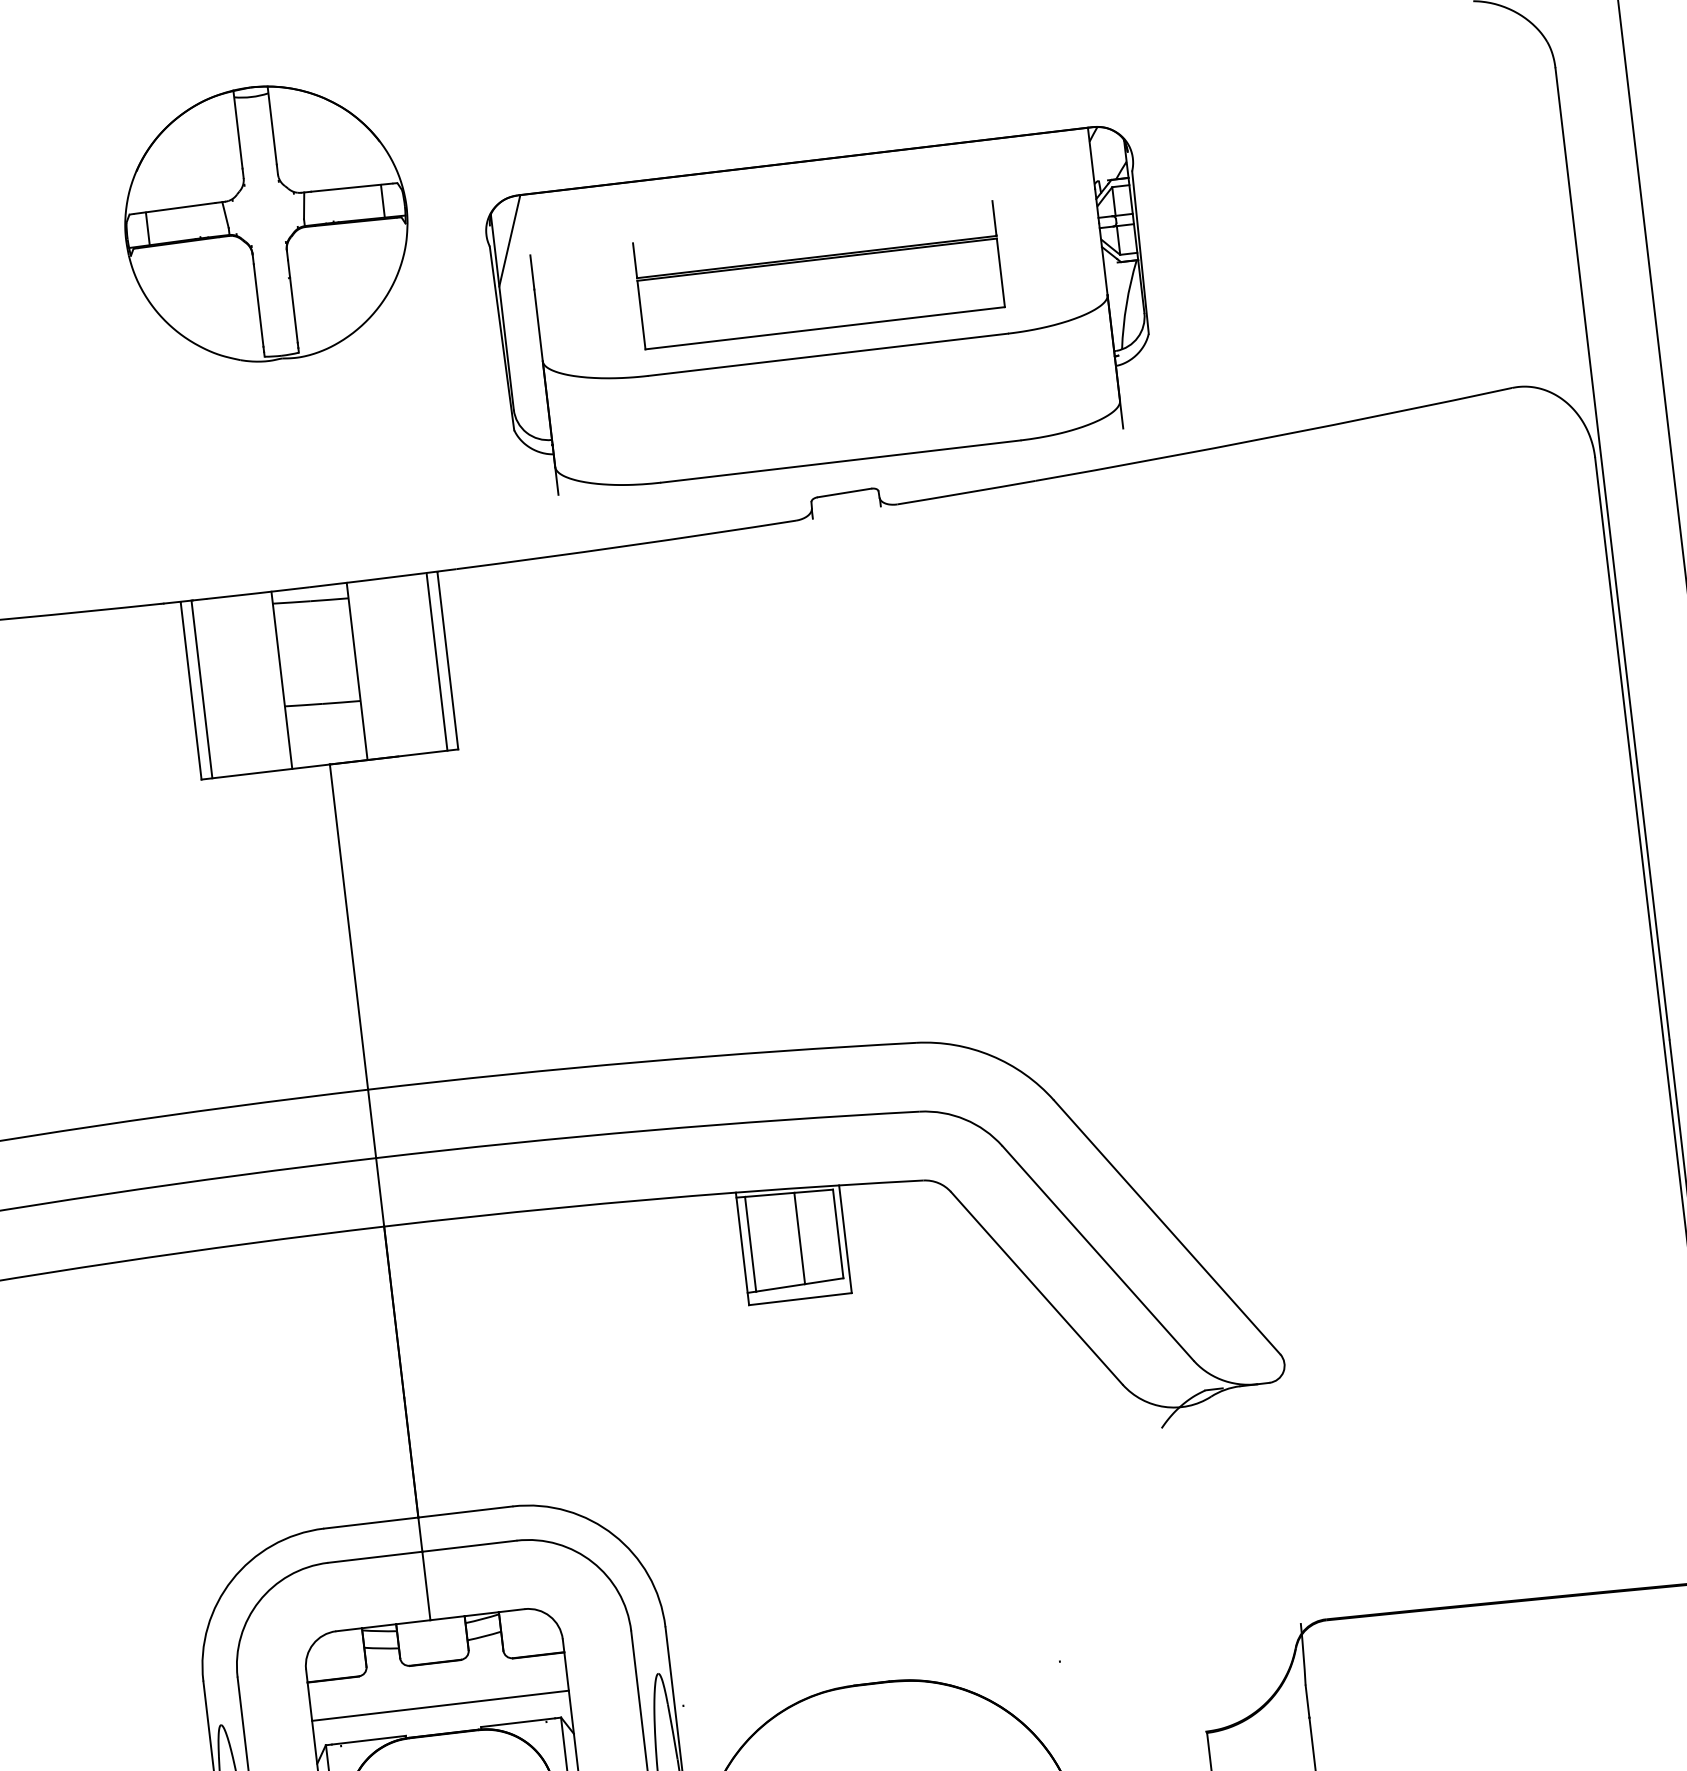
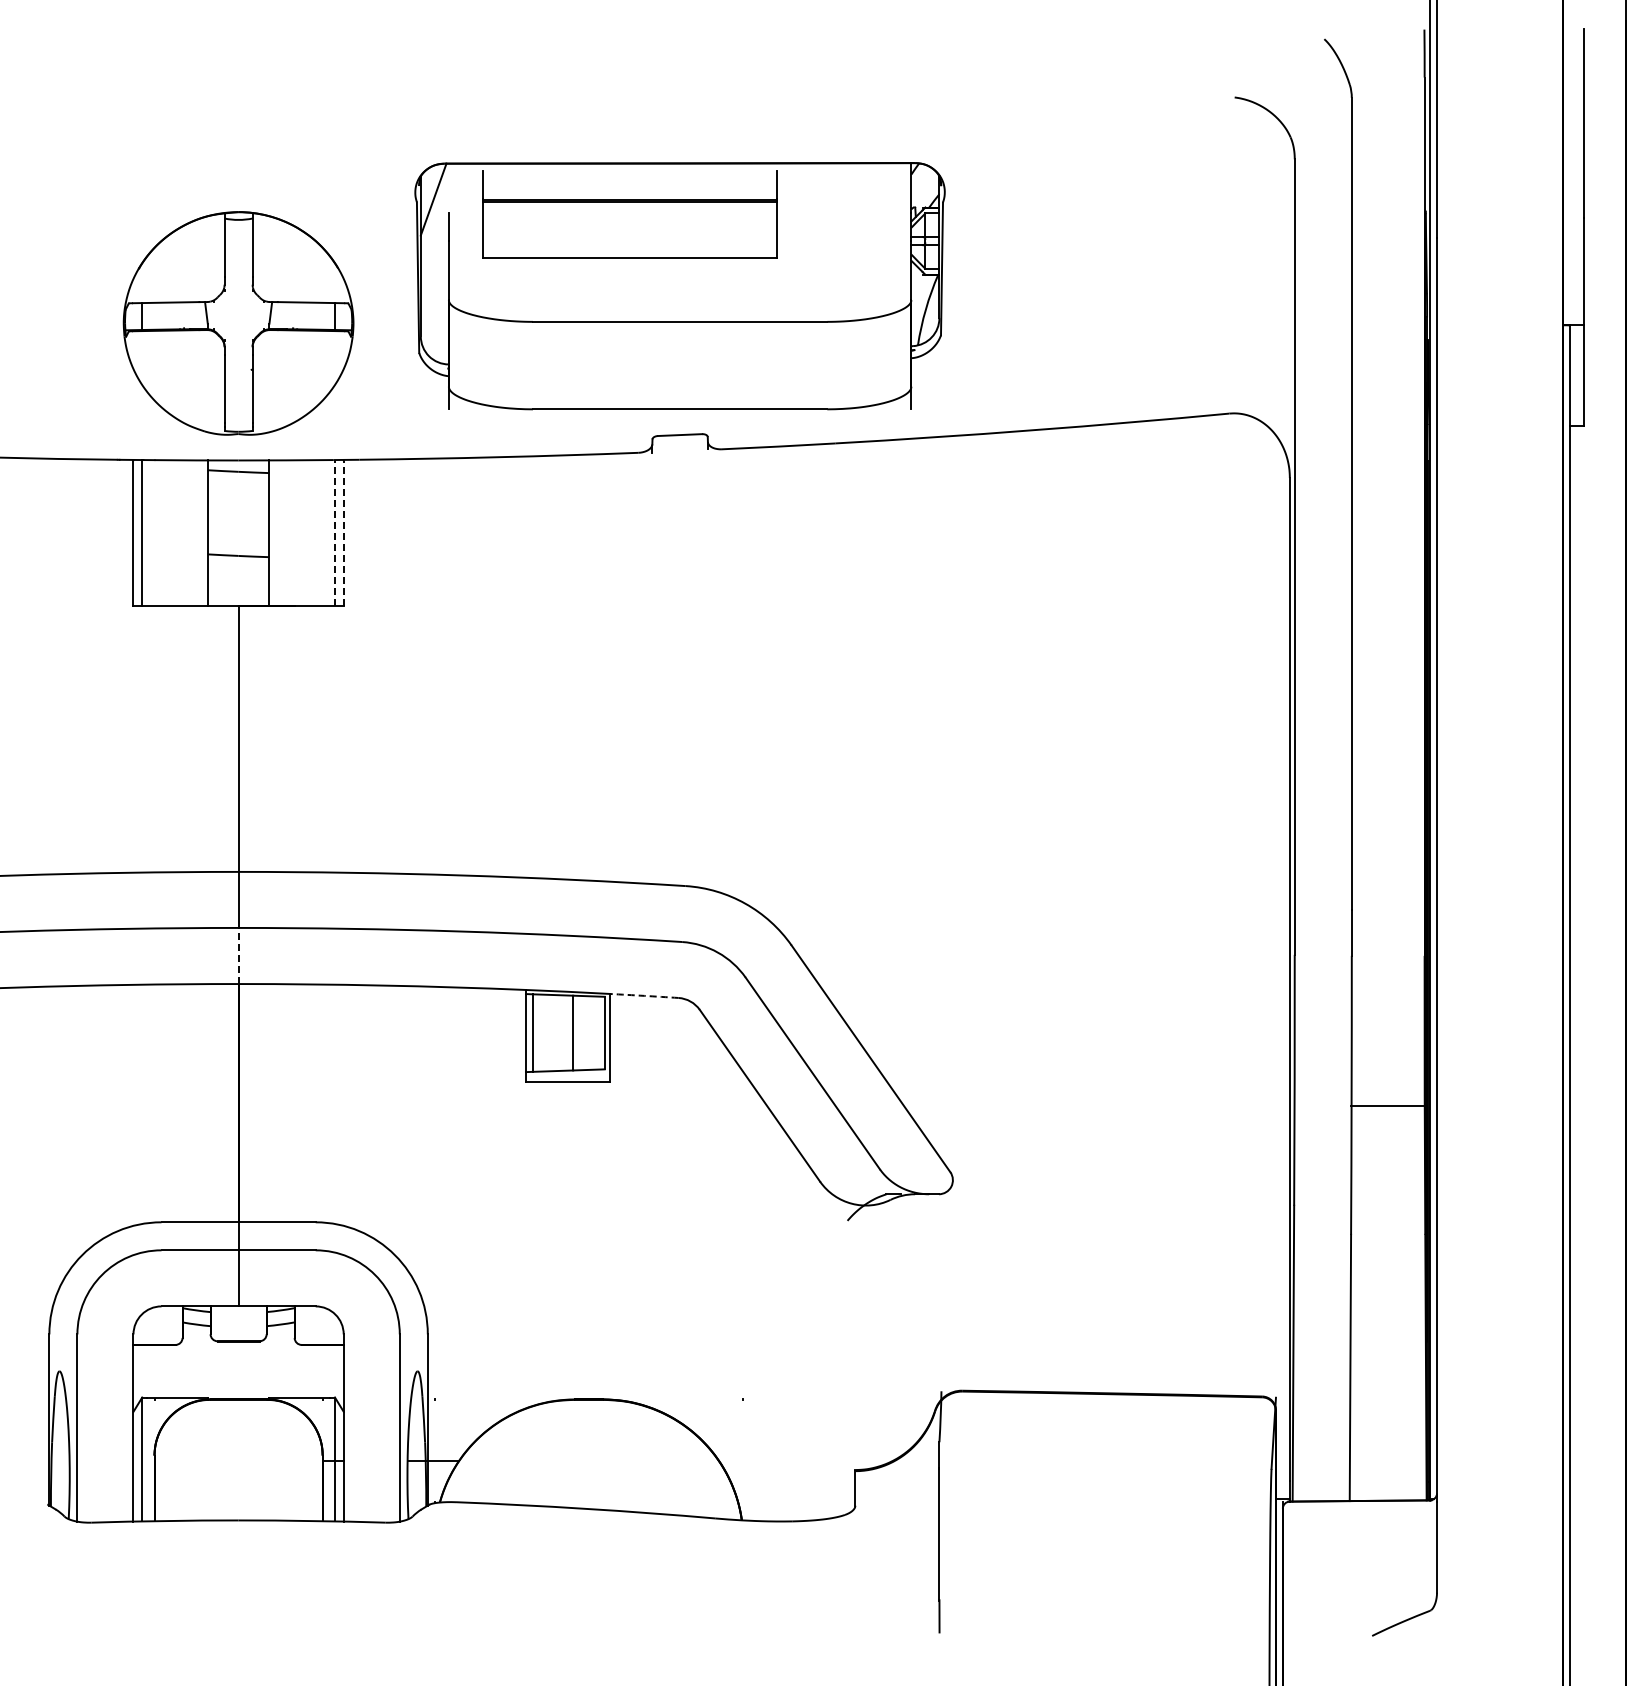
part: (266, 223) -> (238, 323), moved
part: (818, 275) -> (629, 214), moved
line: (447, 660) -> (343, 532), solid -> dashed
line: (436, 661) -> (334, 532), solid -> dashed
arc: (881, 1182) -> (644, 995), solid -> dashed
line: (379, 1191) -> (238, 955), solid -> dashed
line: (440, 1705) -> (238, 1376), removed

